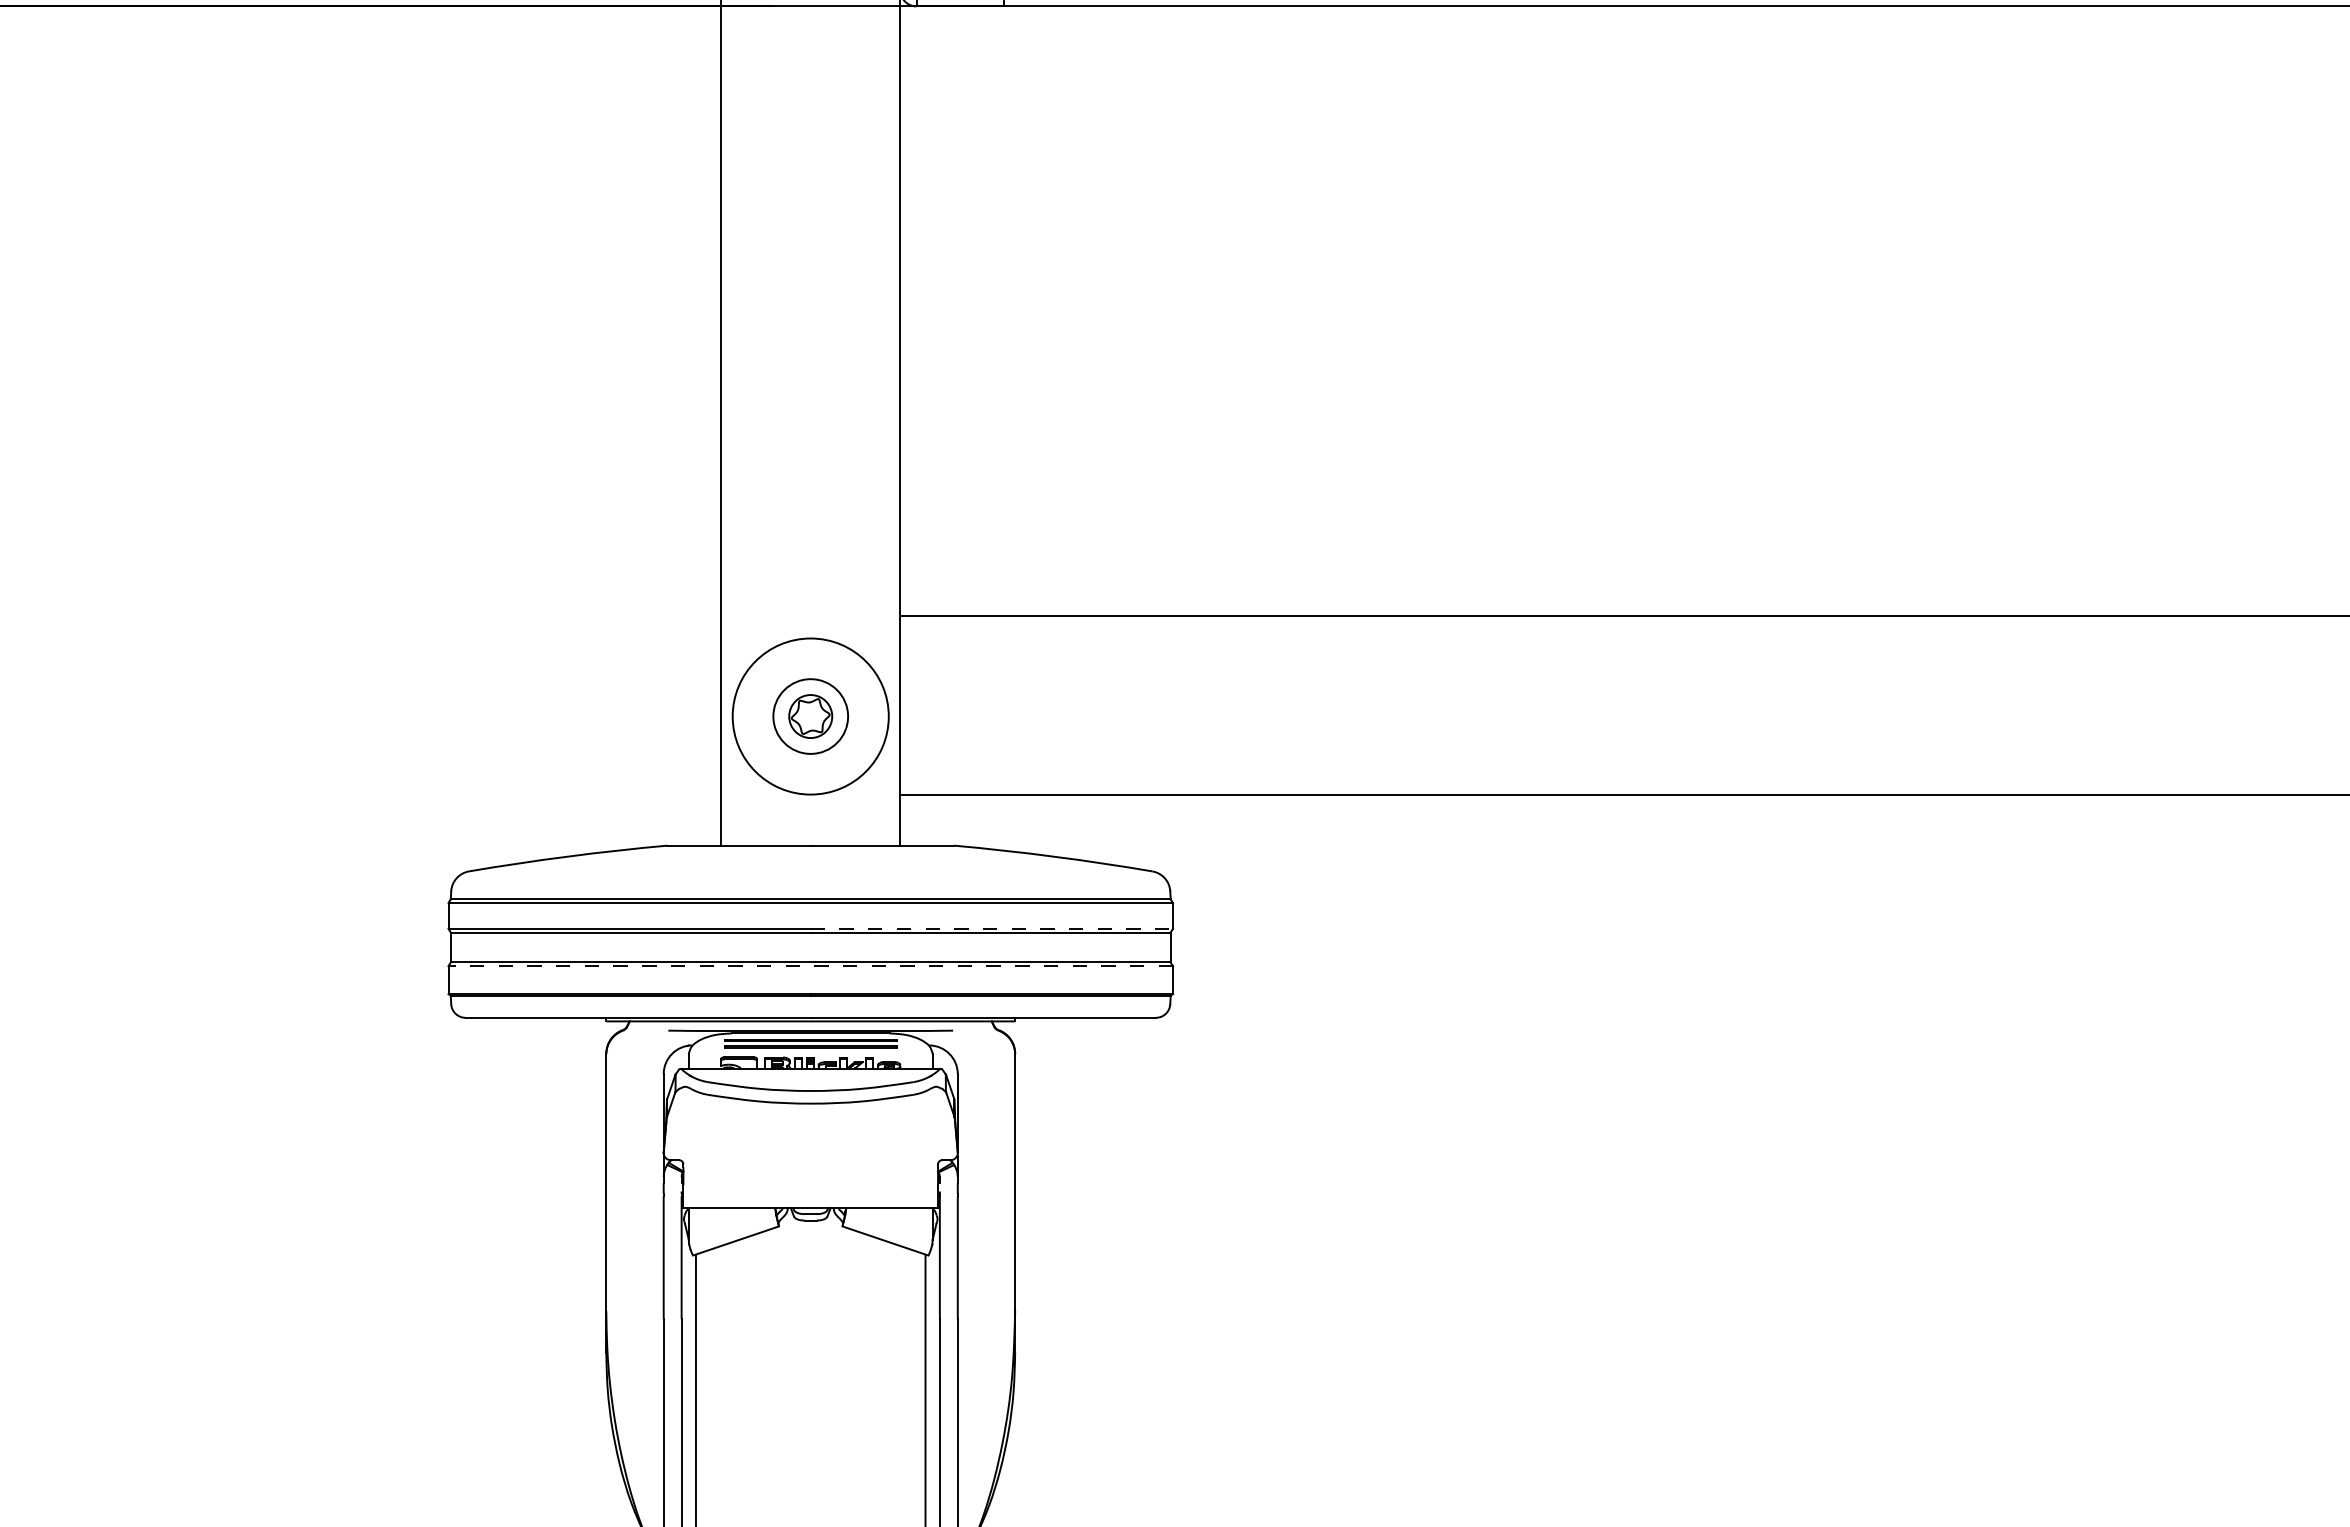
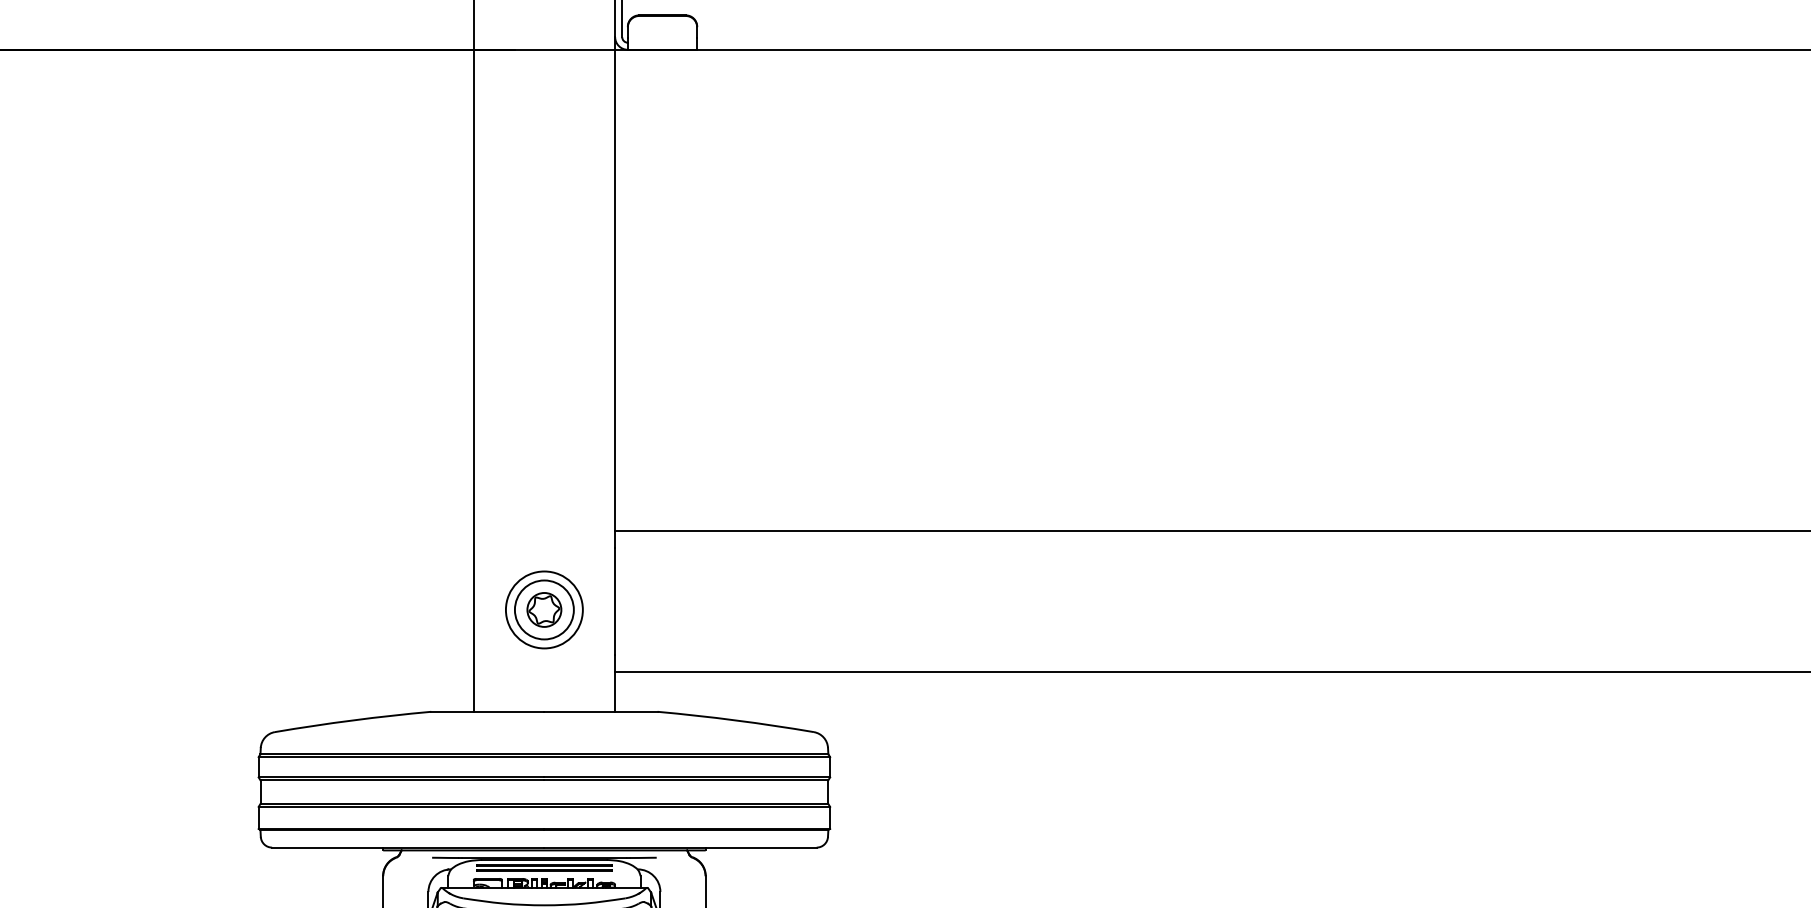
circle: (810, 716) -> (544, 609), size x0.62
line: (992, 928) -> (687, 777), dashed -> solid
line: (810, 966) -> (544, 807), dashed -> solid

